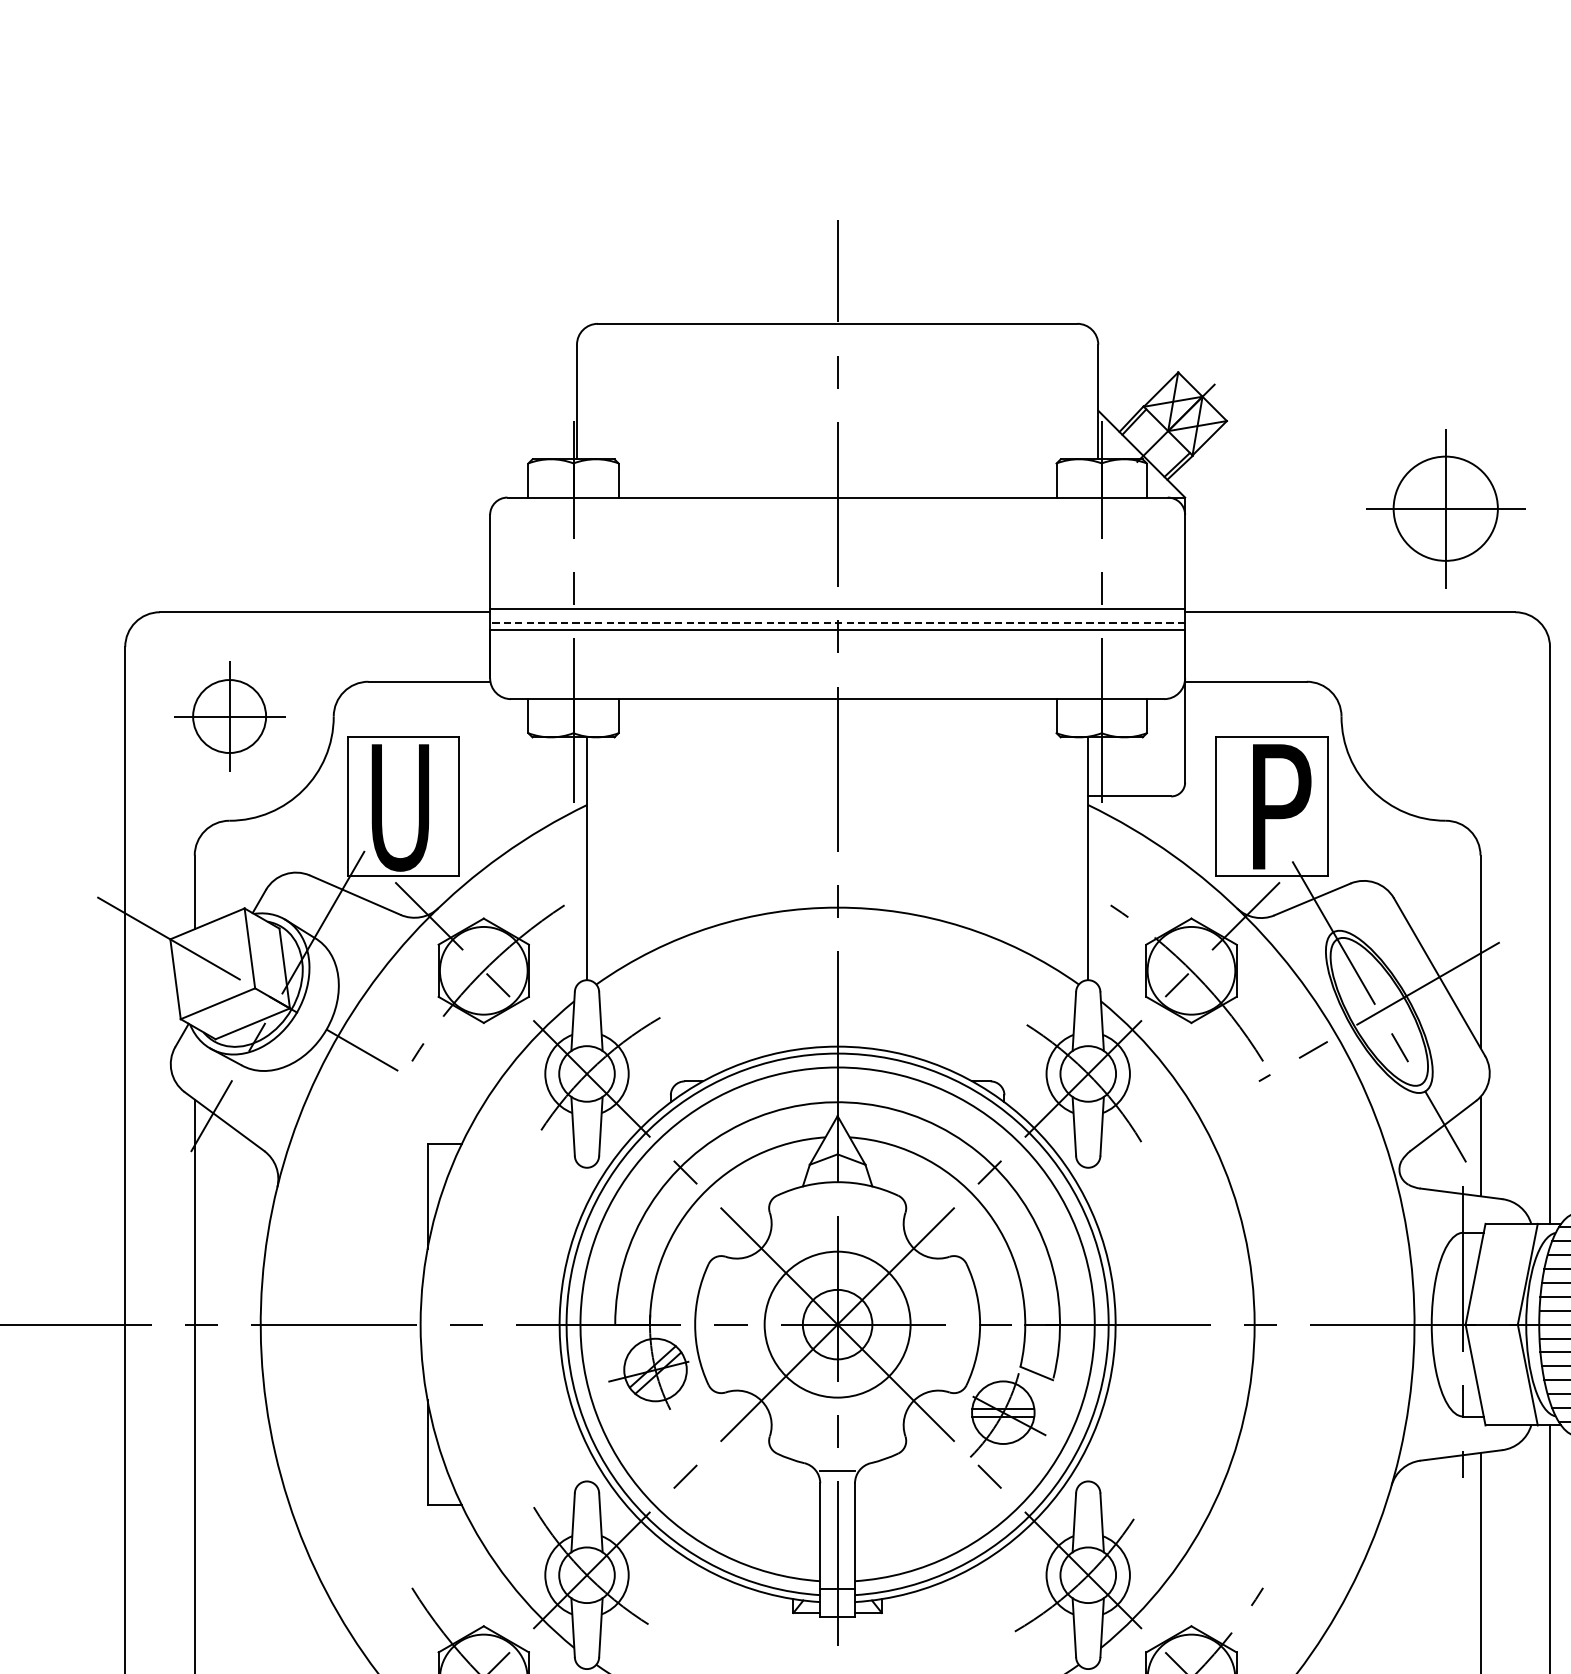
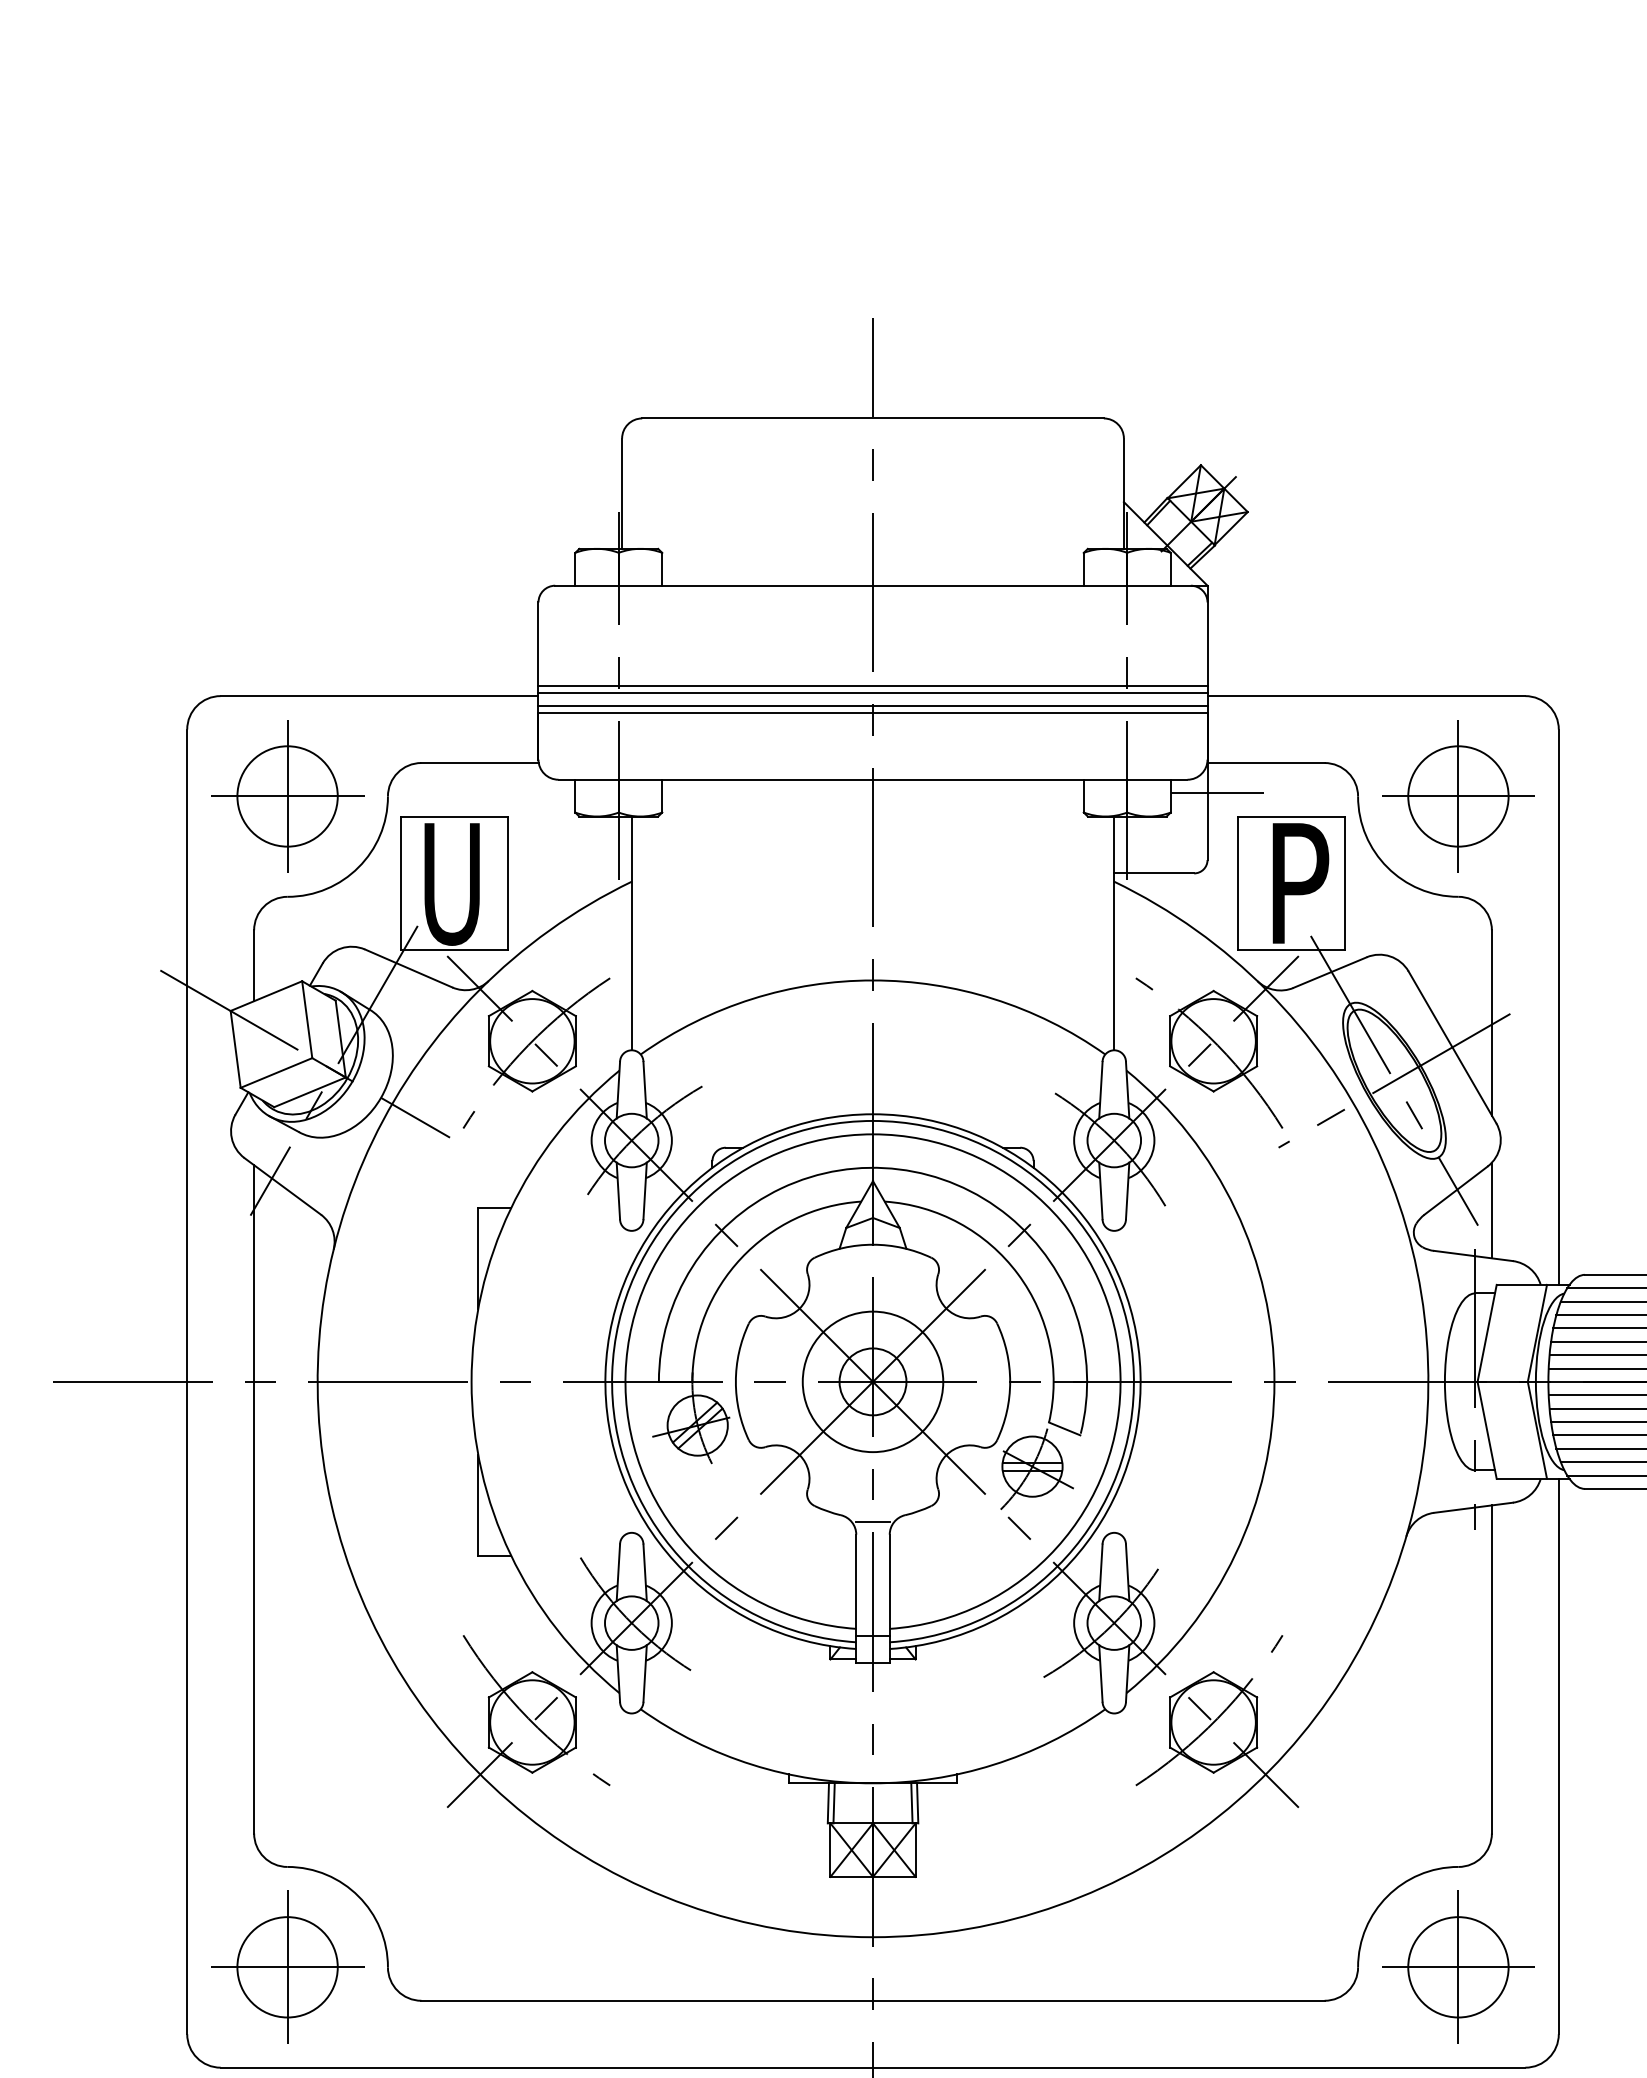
part: (1445, 508) -> (1458, 796), moved
line: (837, 602) -> (872, 686), added
line: (838, 623) -> (873, 706), dashed -> solid
line: (1195, 713) -> (1217, 793), added
part: (229, 716) -> (287, 796), size x1.43

